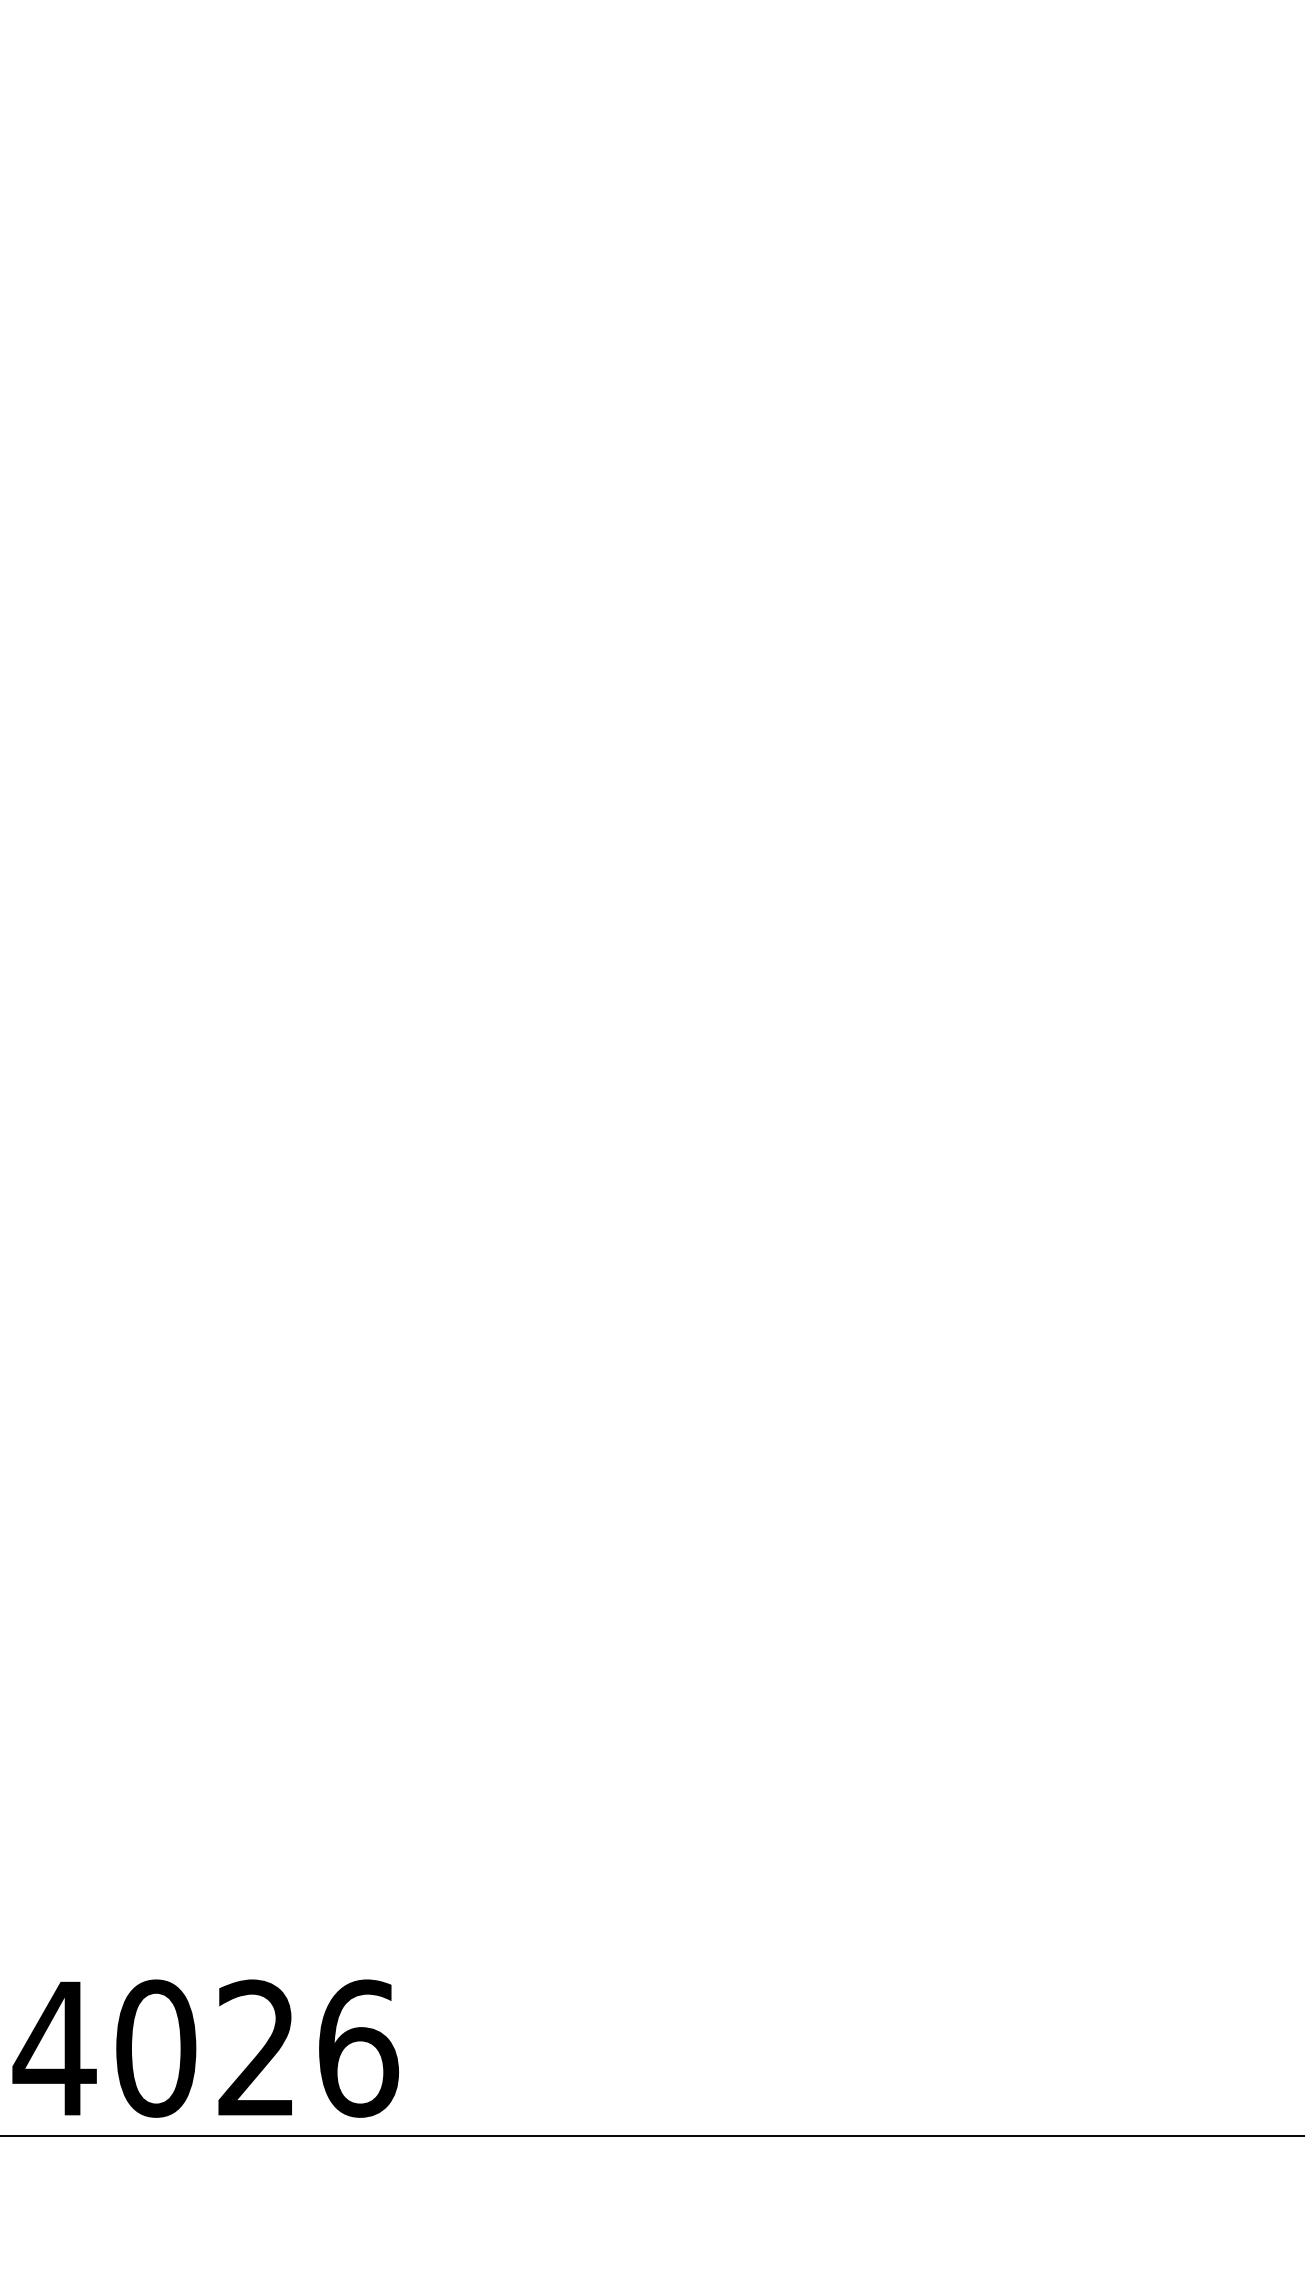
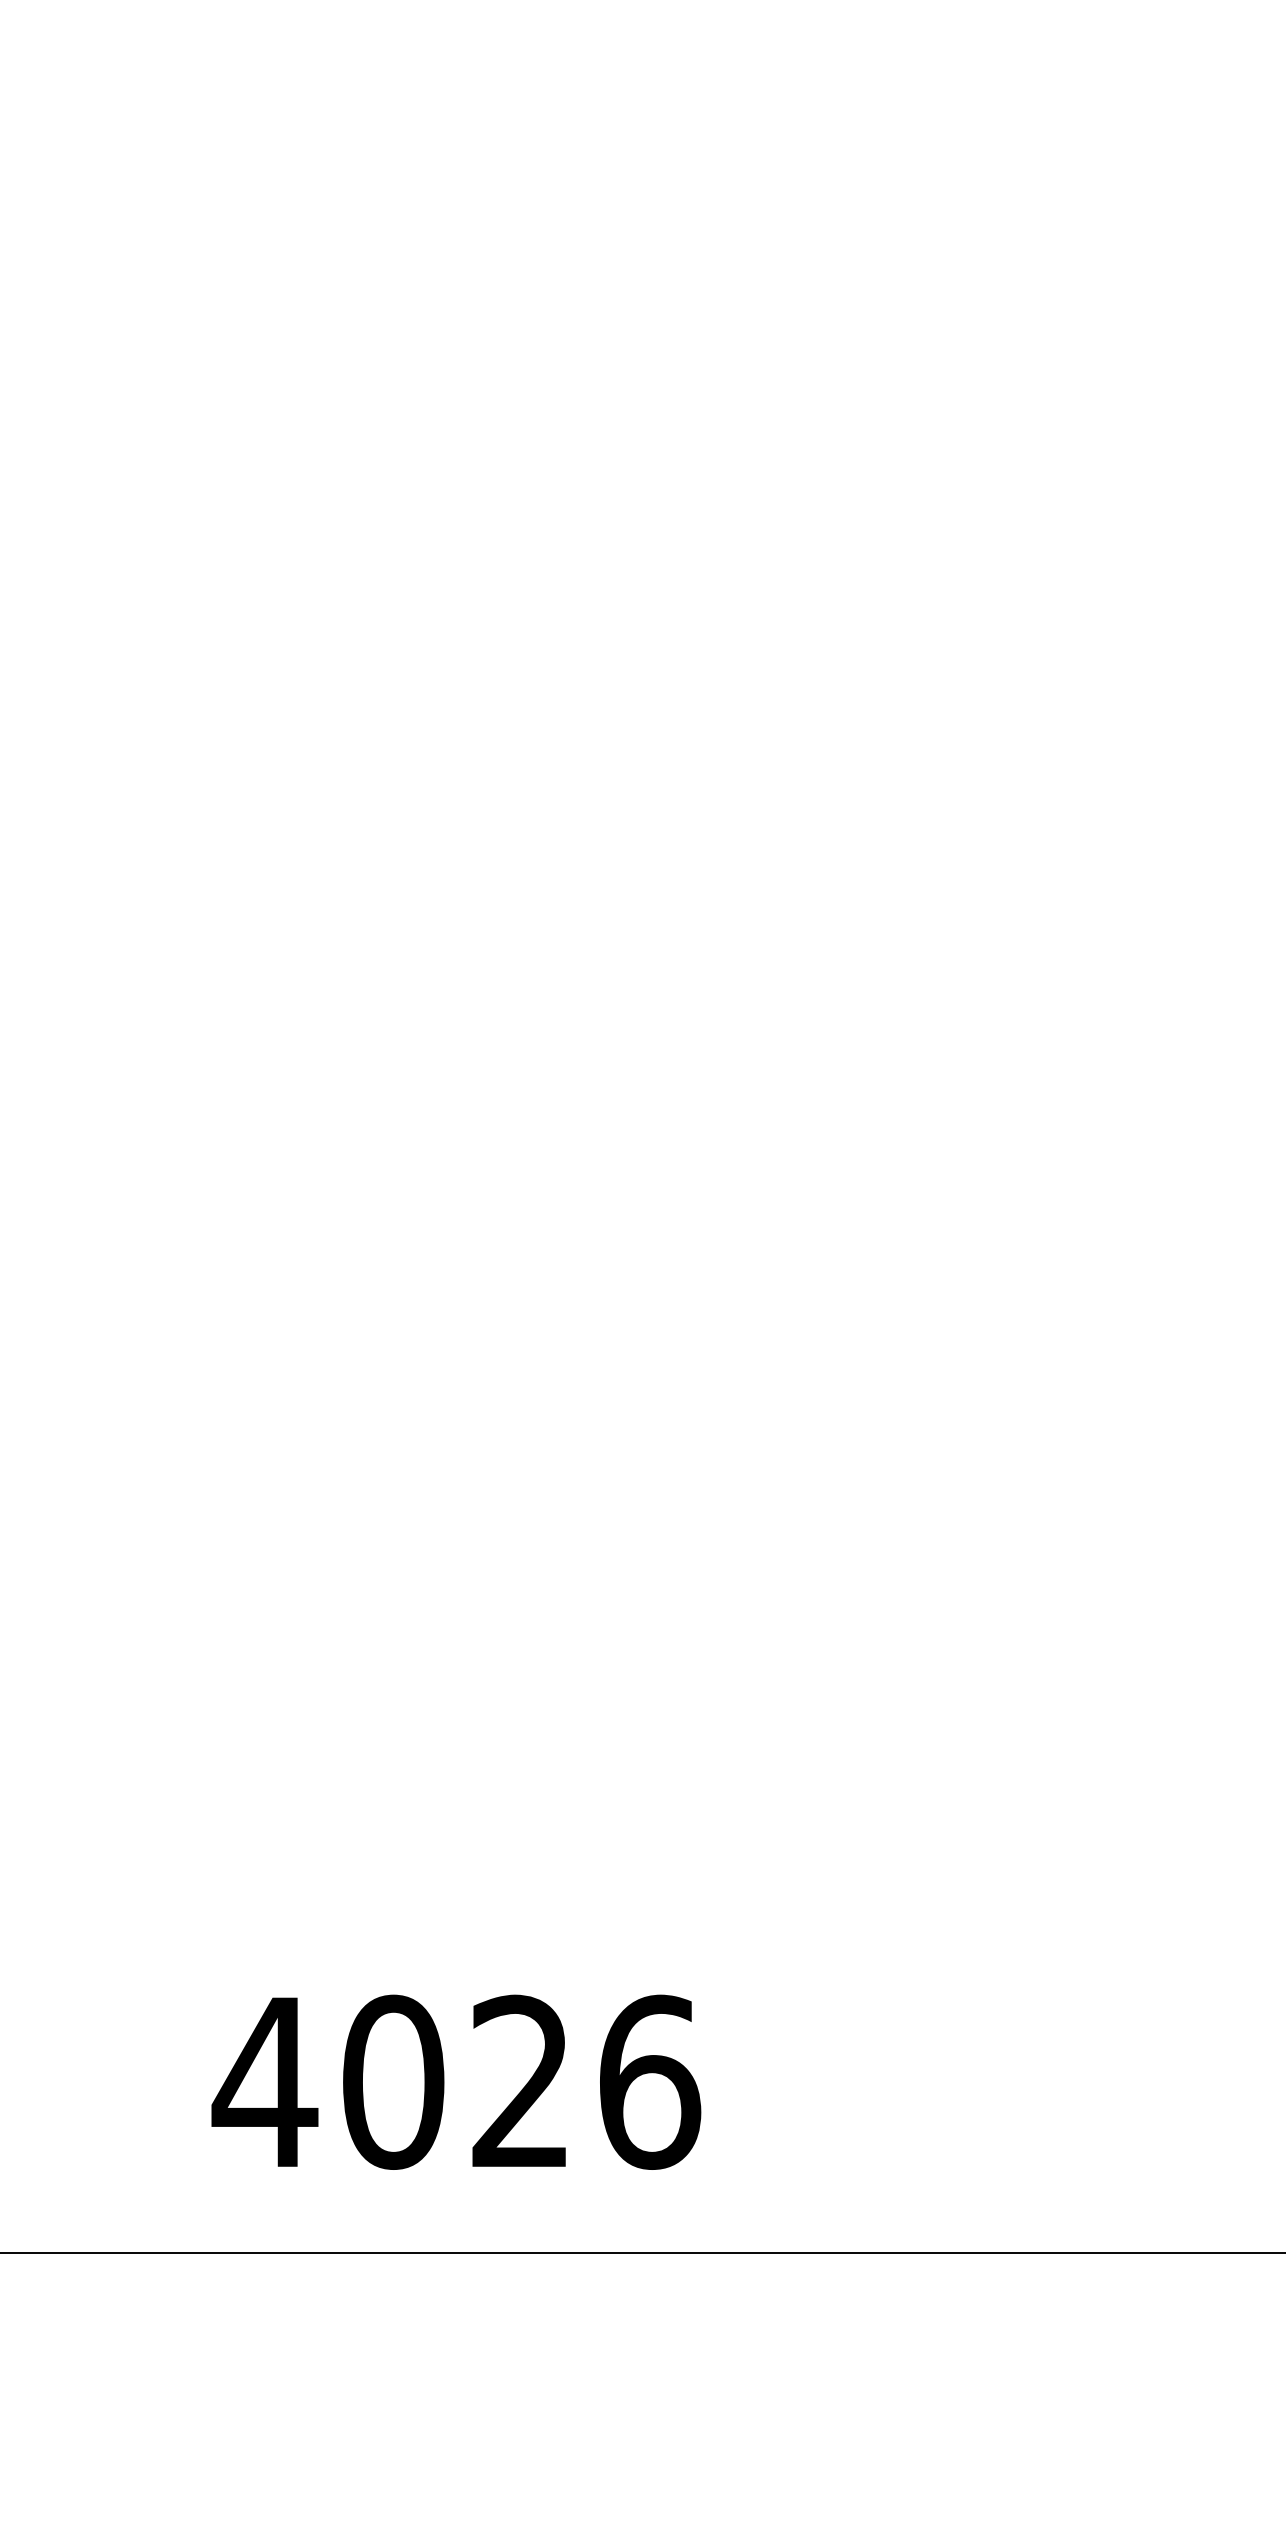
text: (205, 2048) -> (456, 2082), moved

